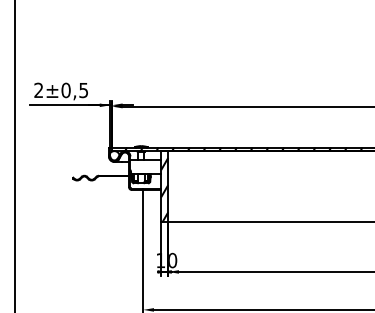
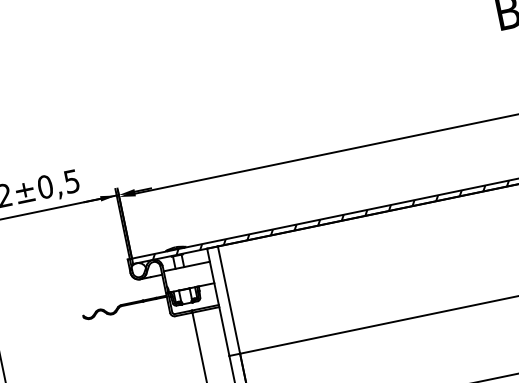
hatch: (164, 189) -> (224, 305), removed

